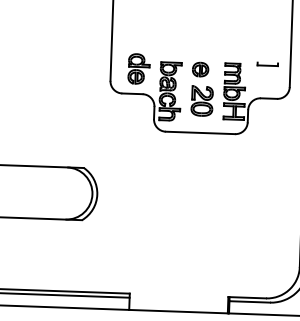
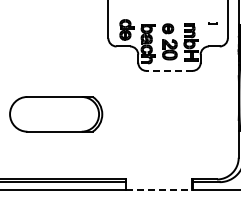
part: (267, 64) -> (212, 23), size x0.6
line: (200, 132) -> (169, 70), solid -> dashed
line: (179, 311) -> (159, 190), solid -> dashed

